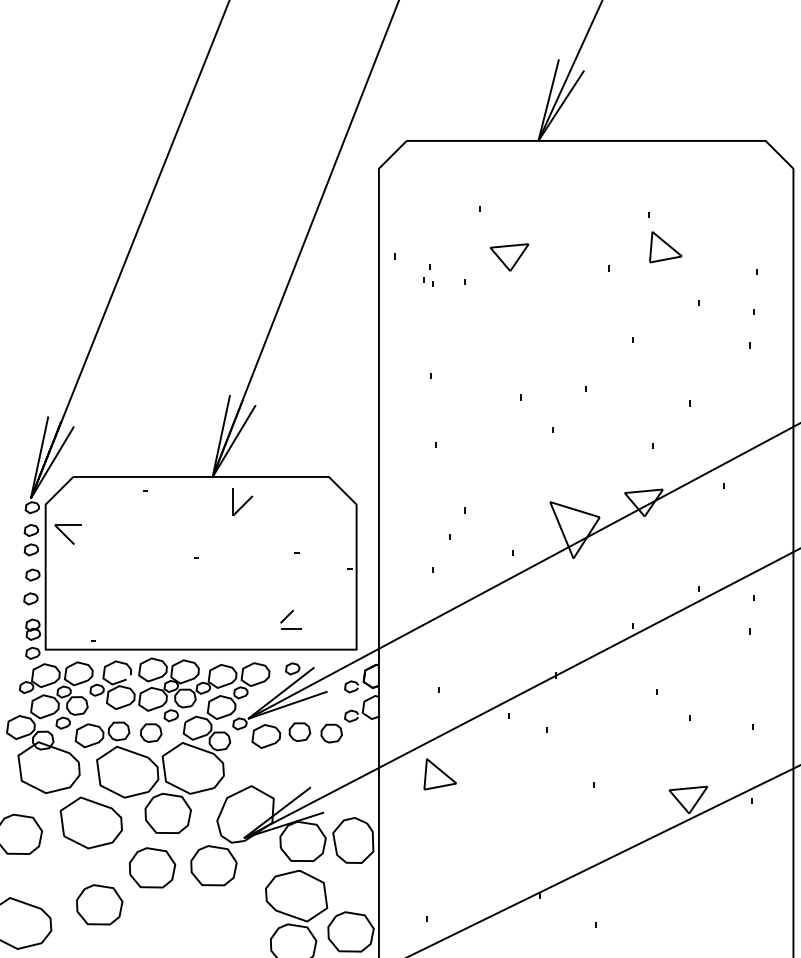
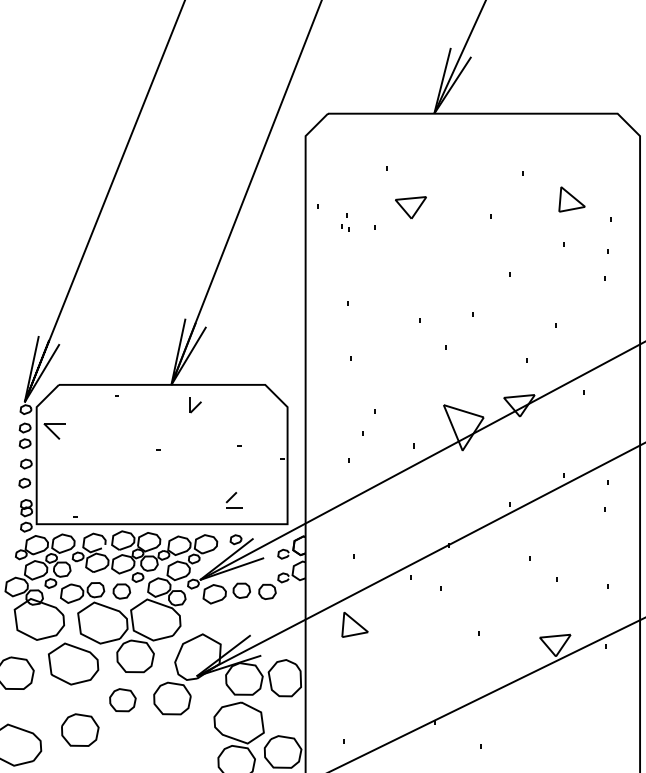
part: (665, 247) -> (571, 199), moved
part: (242, 502) -> (195, 405), size x0.7
part: (152, 866) -> (122, 699), size x0.7

